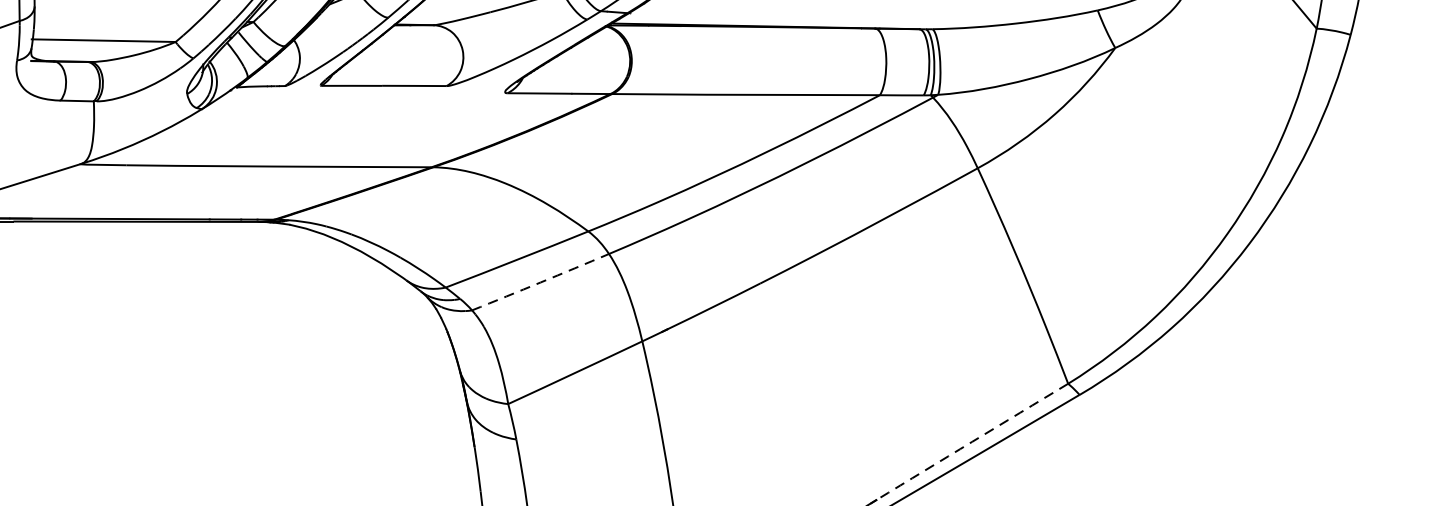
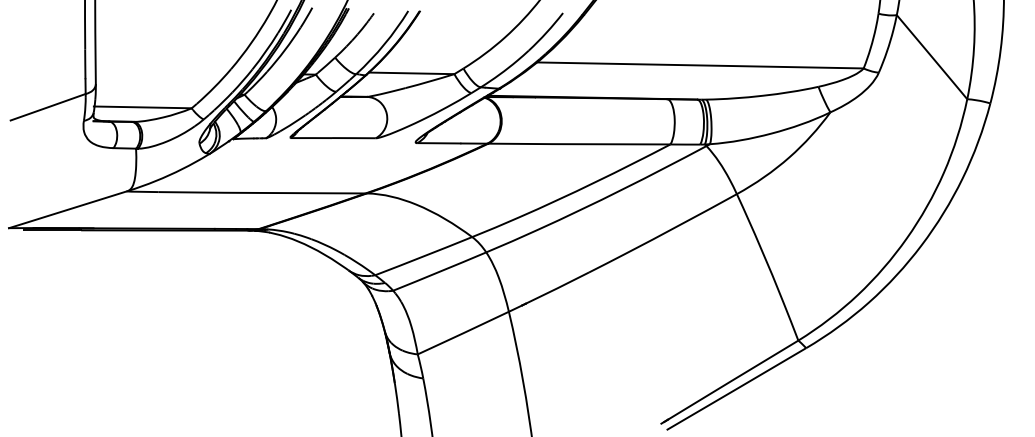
arc: (540, 282) -> (439, 271), dashed -> solid
arc: (972, 442) -> (733, 380), dashed -> solid

